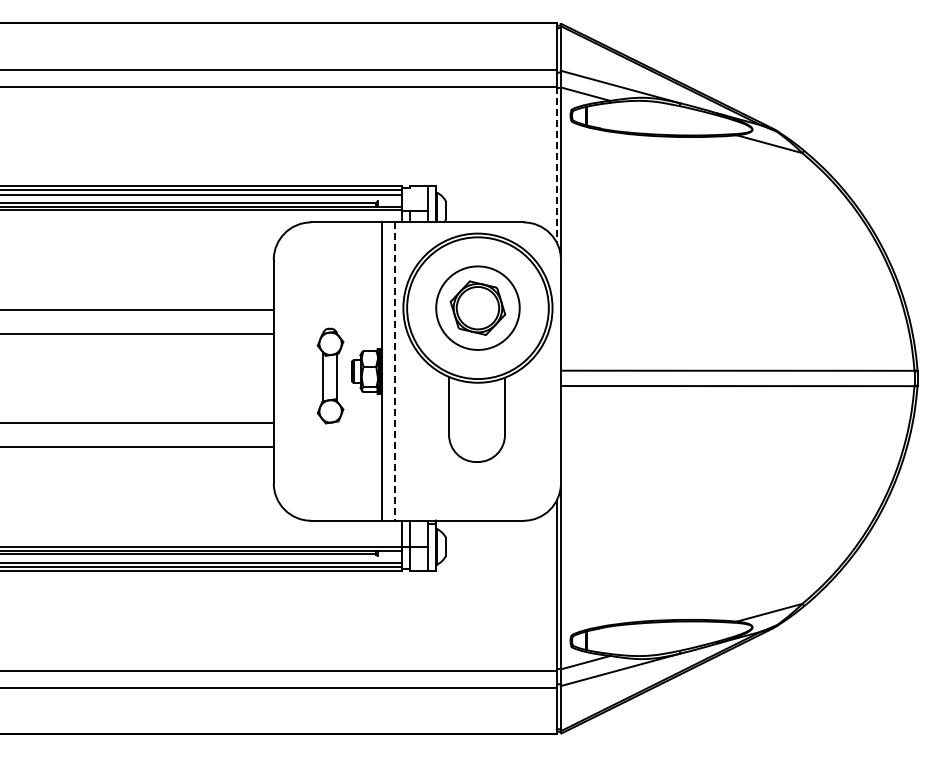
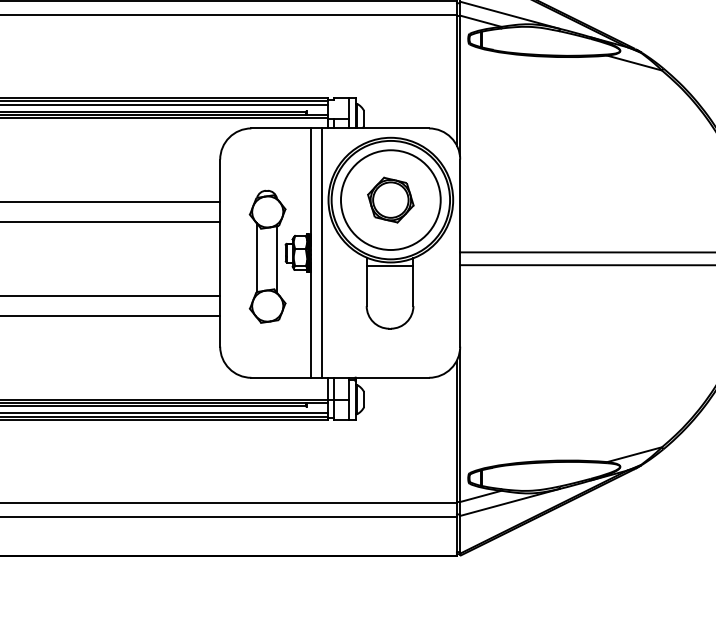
line: (556, 165) -> (456, 80), dashed -> solid
circle: (477, 307) -> (390, 199), size x1.43
line: (394, 372) -> (321, 253), dashed -> solid
part: (330, 375) -> (267, 256), size x1.67
line: (477, 386) -> (390, 265), added

